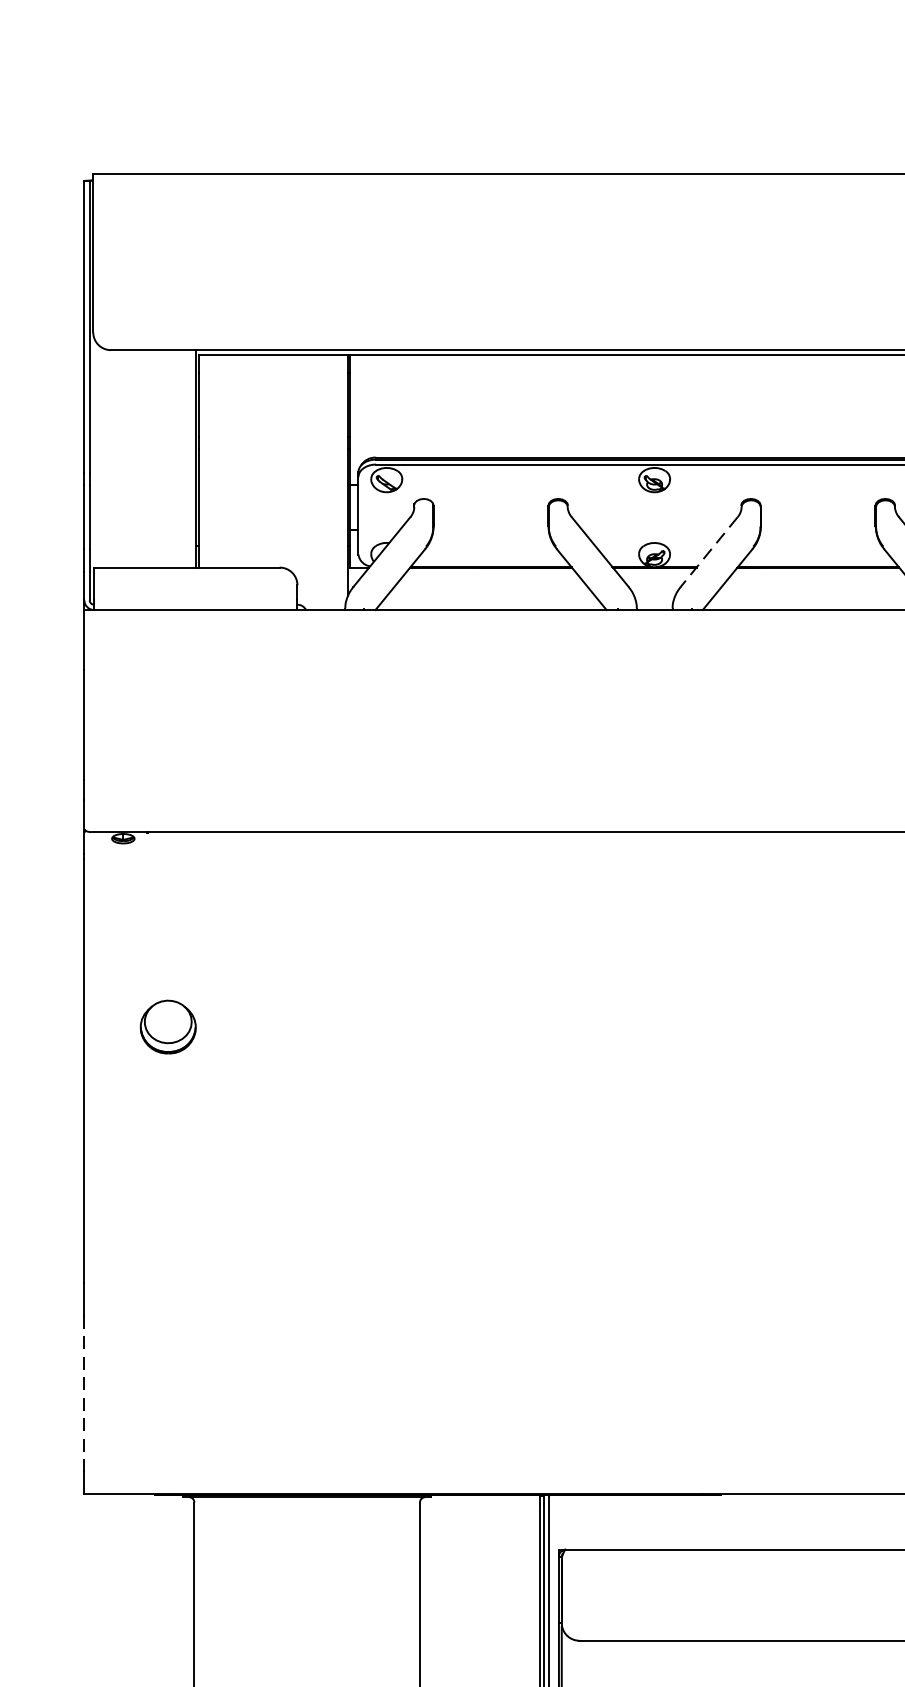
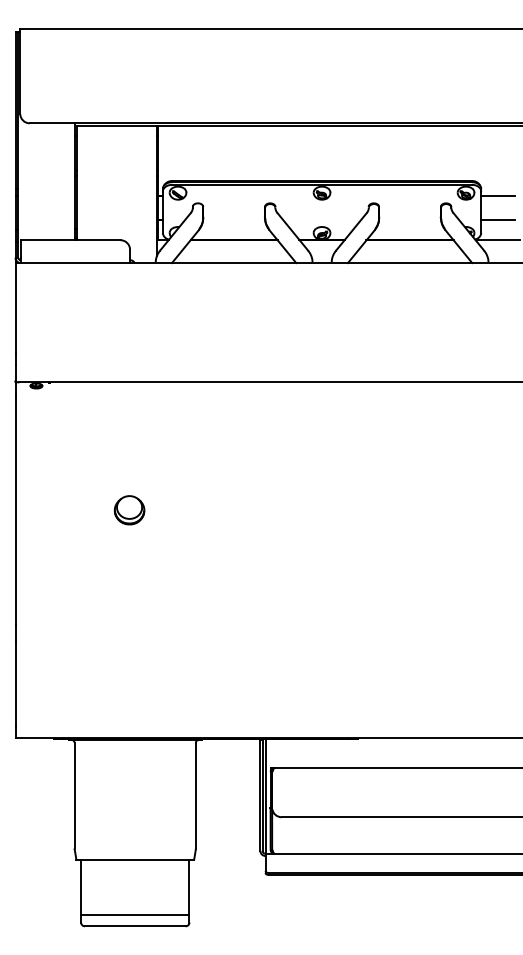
line: (709, 553) -> (351, 232), dashed -> solid
part: (168, 1027) -> (129, 510), moved
line: (84, 1392) -> (15, 683), dashed -> solid

